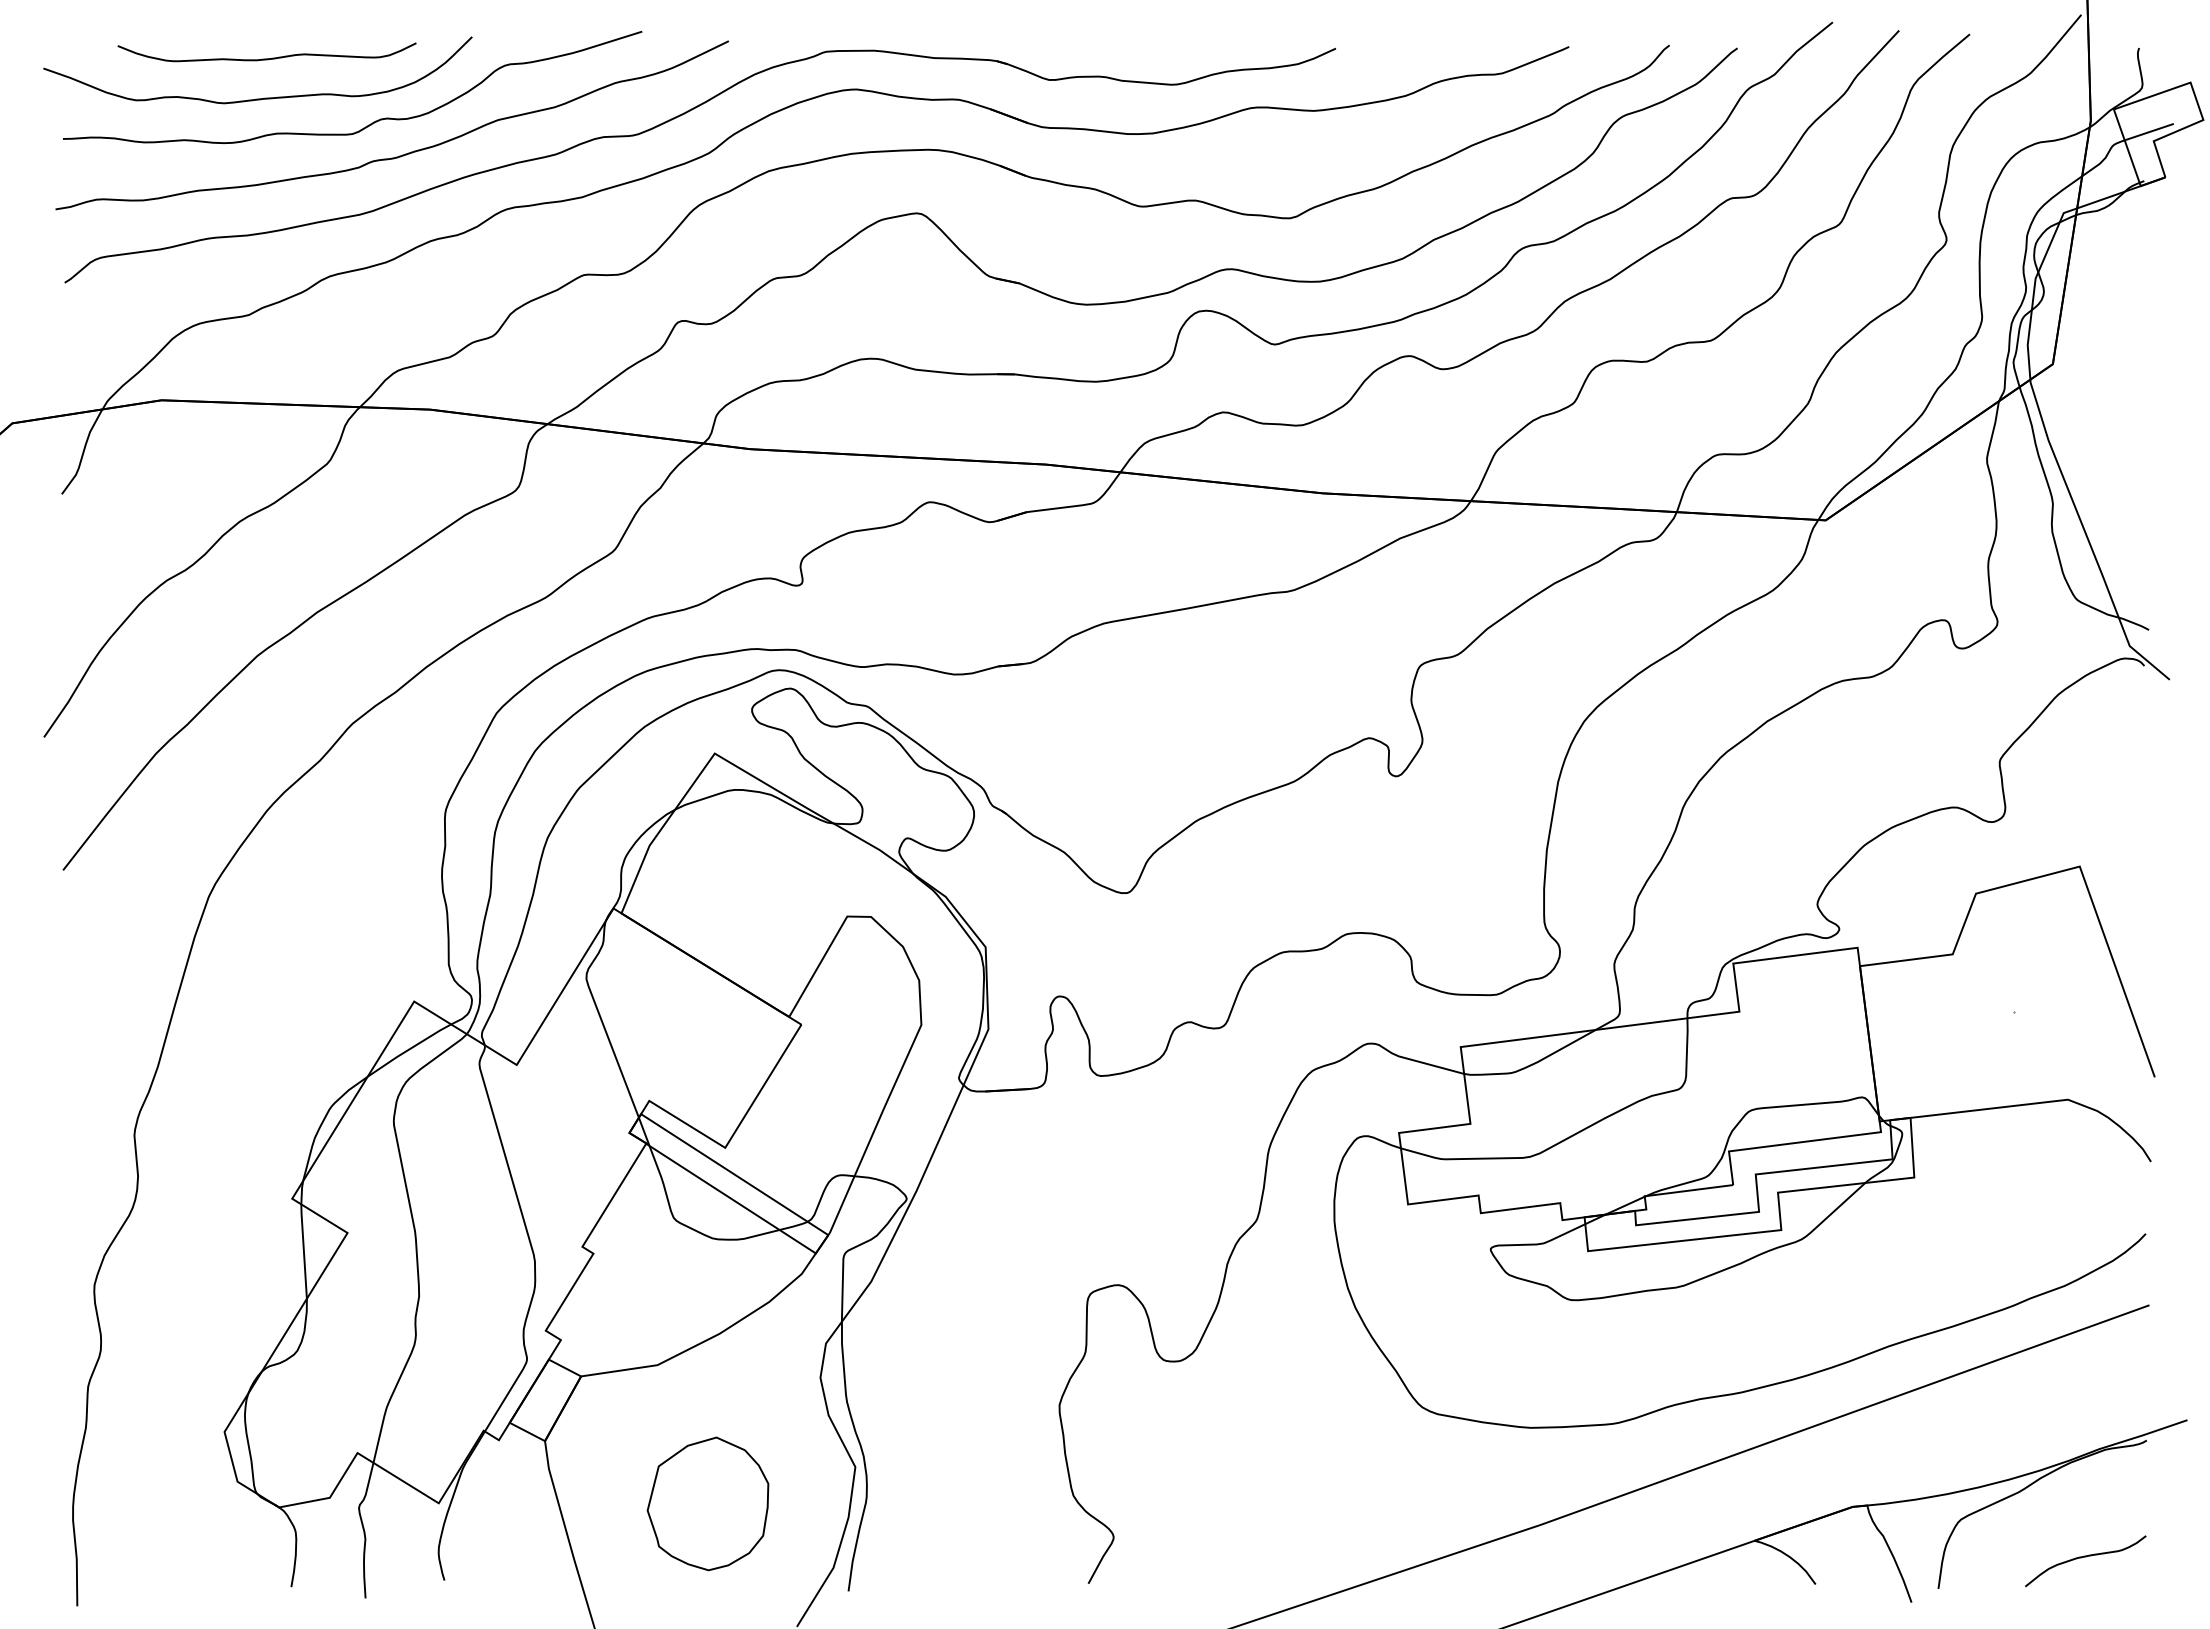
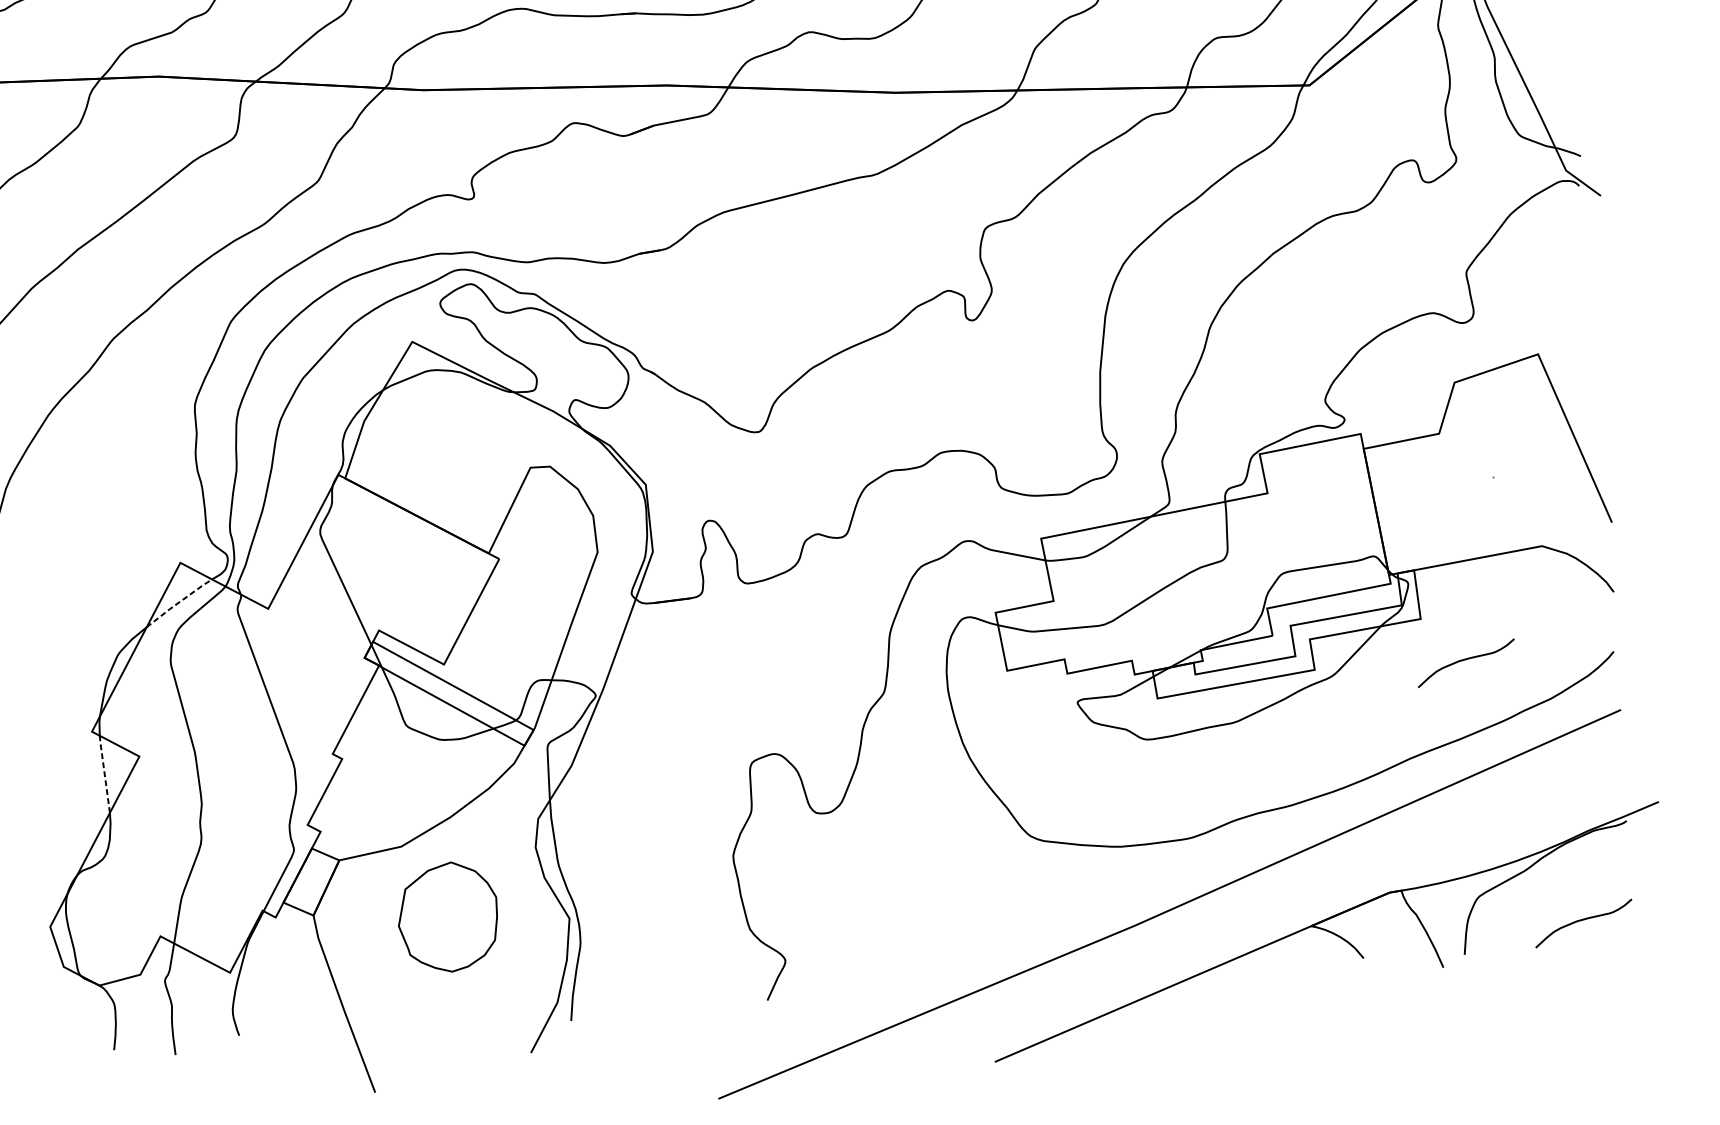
line: (408, 1049) -> (178, 602), solid -> dashed
curve: (1965, 1231) -> (1465, 660), added
line: (303, 1250) -> (104, 773), solid -> dashed
part: (707, 1503) -> (447, 916), moved

